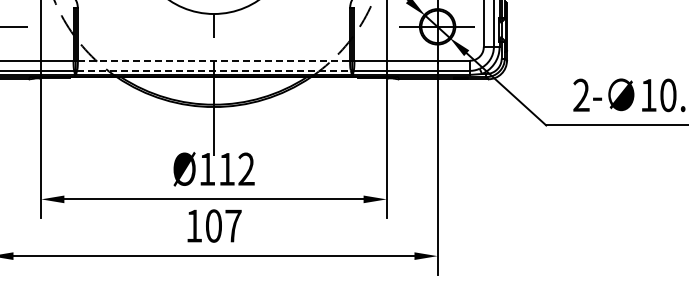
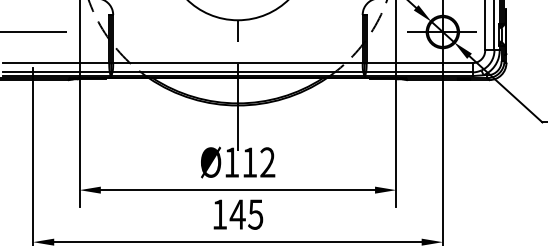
line: (214, 60) -> (238, 62), dashed -> solid
line: (213, 70) -> (237, 72), dashed -> solid
text: (222, 225) -> (245, 214), 107 -> 145

